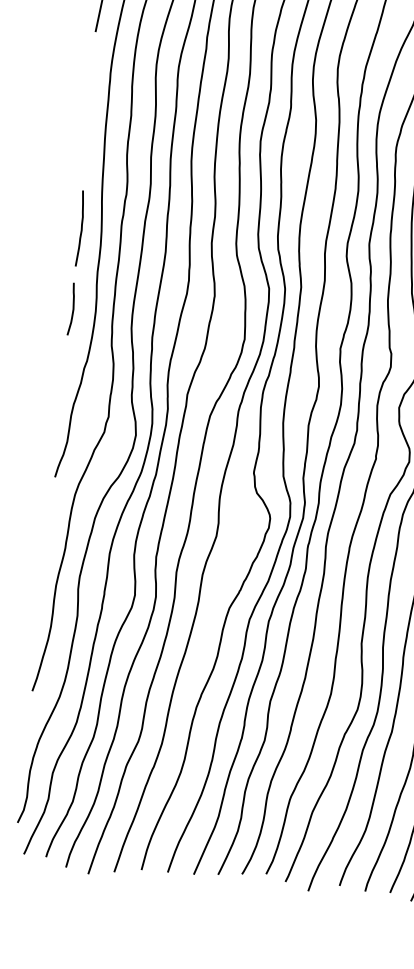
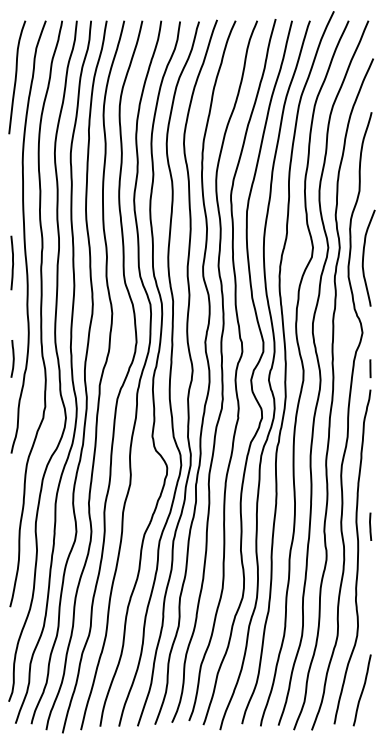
line: (81, 227) -> (12, 262), moved
curve: (71, 308) -> (12, 358), moved

